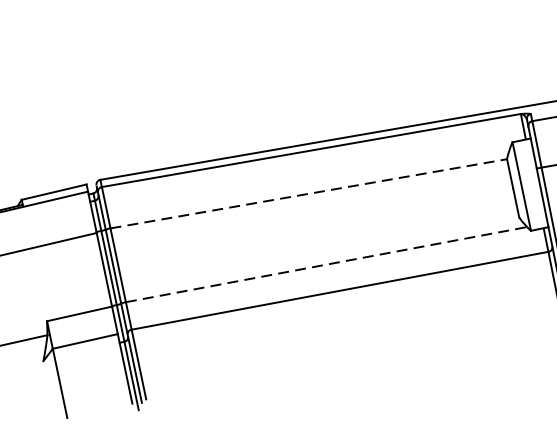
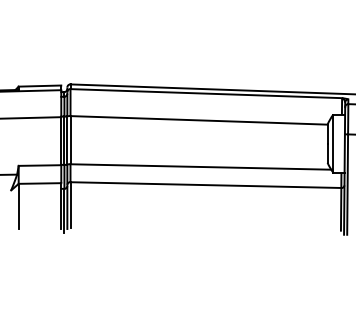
line: (309, 193) -> (199, 120), dashed -> solid
line: (327, 265) -> (201, 167), dashed -> solid

